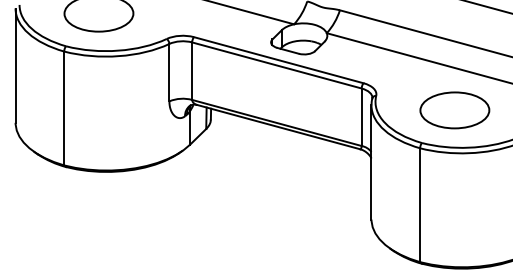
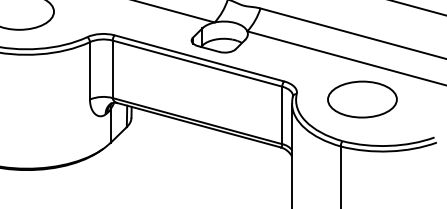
part: (454, 110) -> (362, 99), moved

